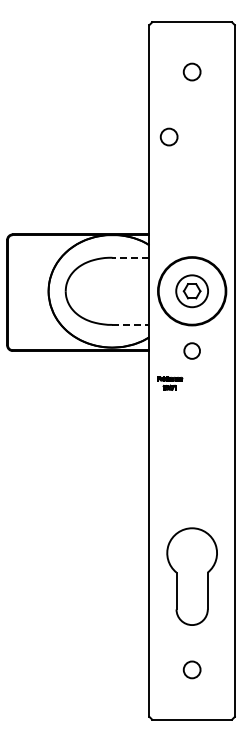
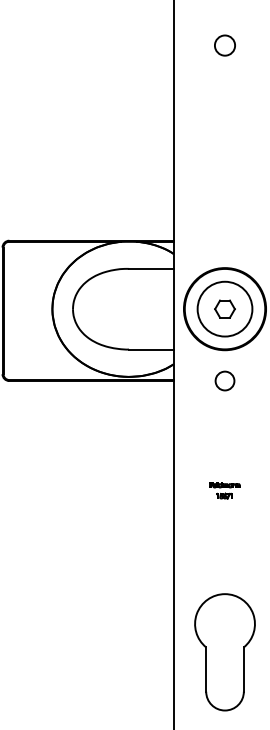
circle: (168, 136) -> (196, 123), removed
line: (130, 257) -> (150, 268), dashed -> solid
circle: (191, 291) -> (224, 309), size x1.43
line: (130, 324) -> (150, 349), dashed -> solid
part: (170, 383) -> (225, 490), moved

